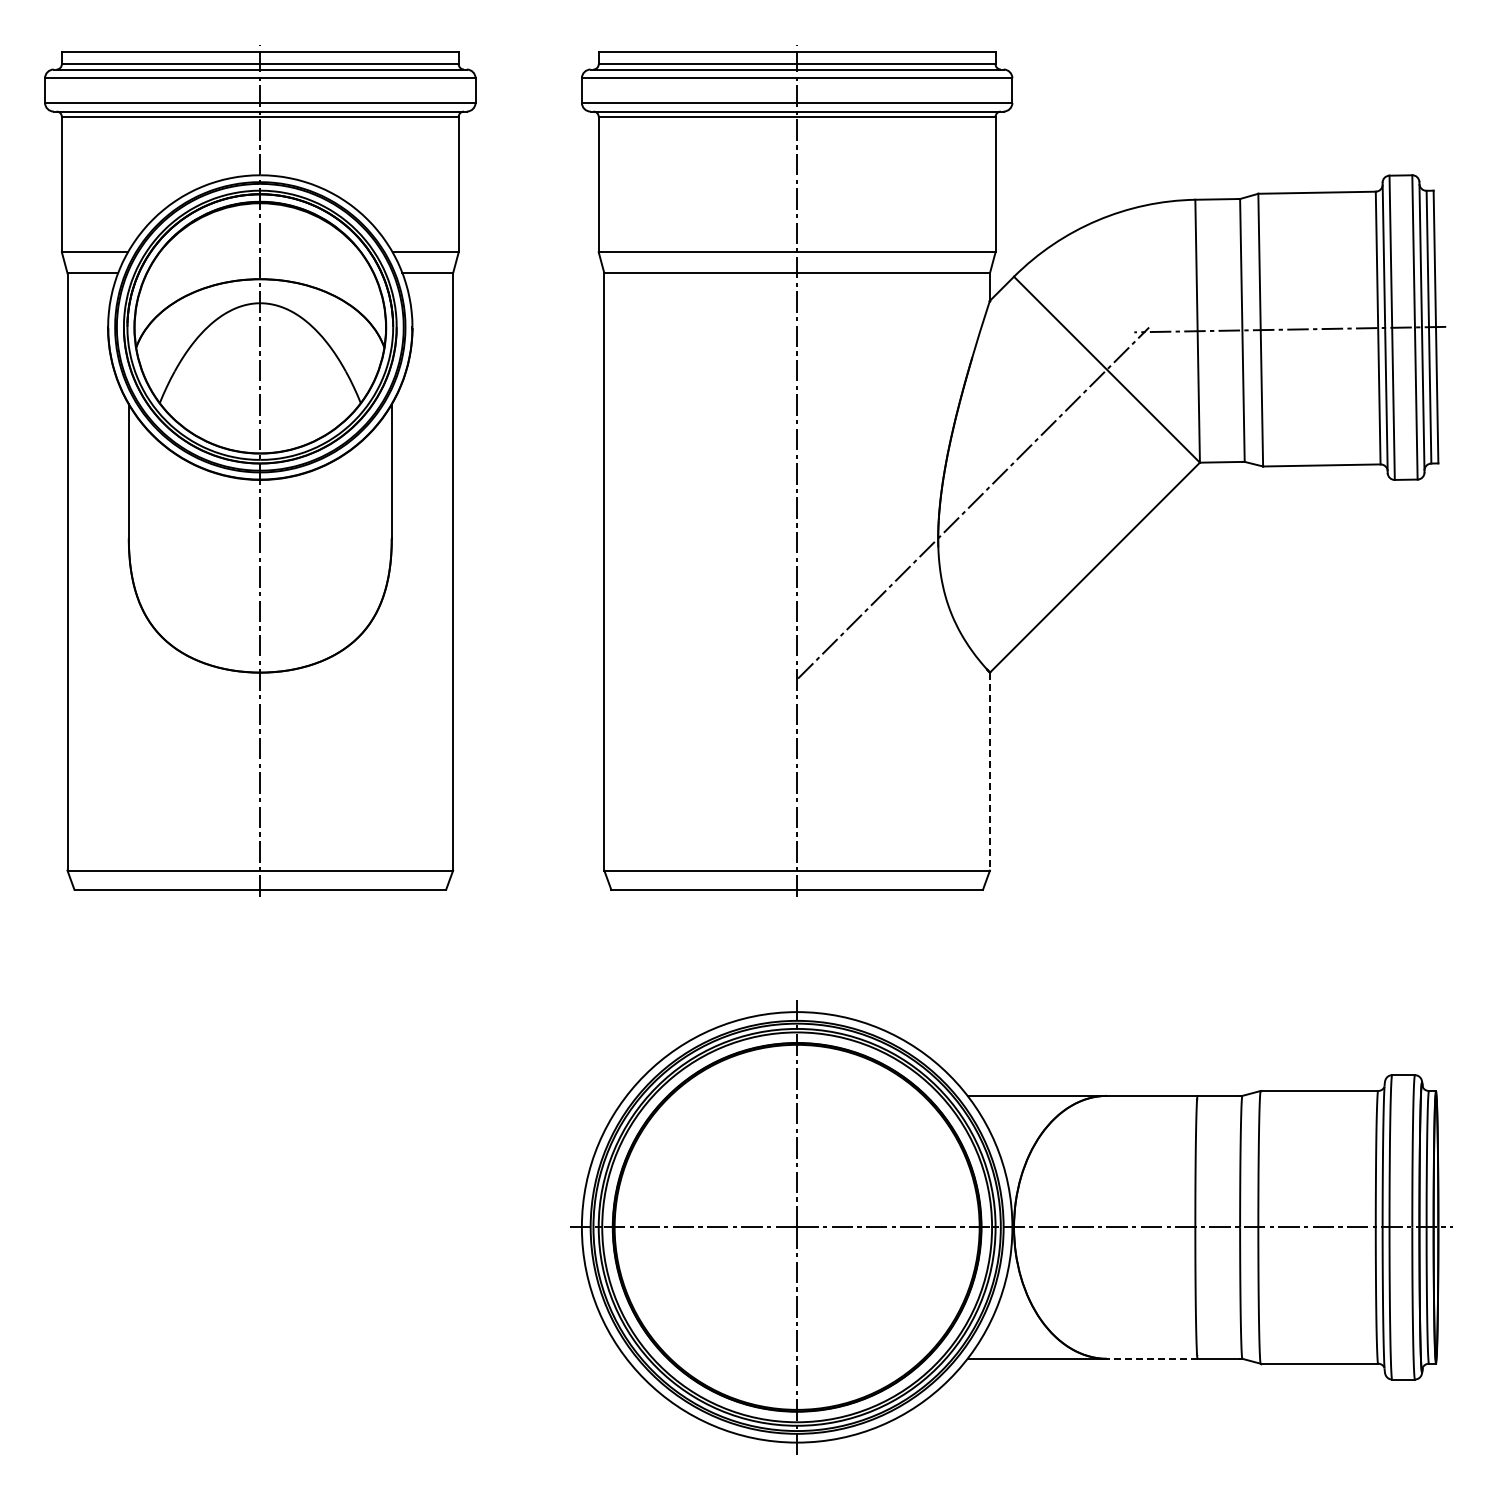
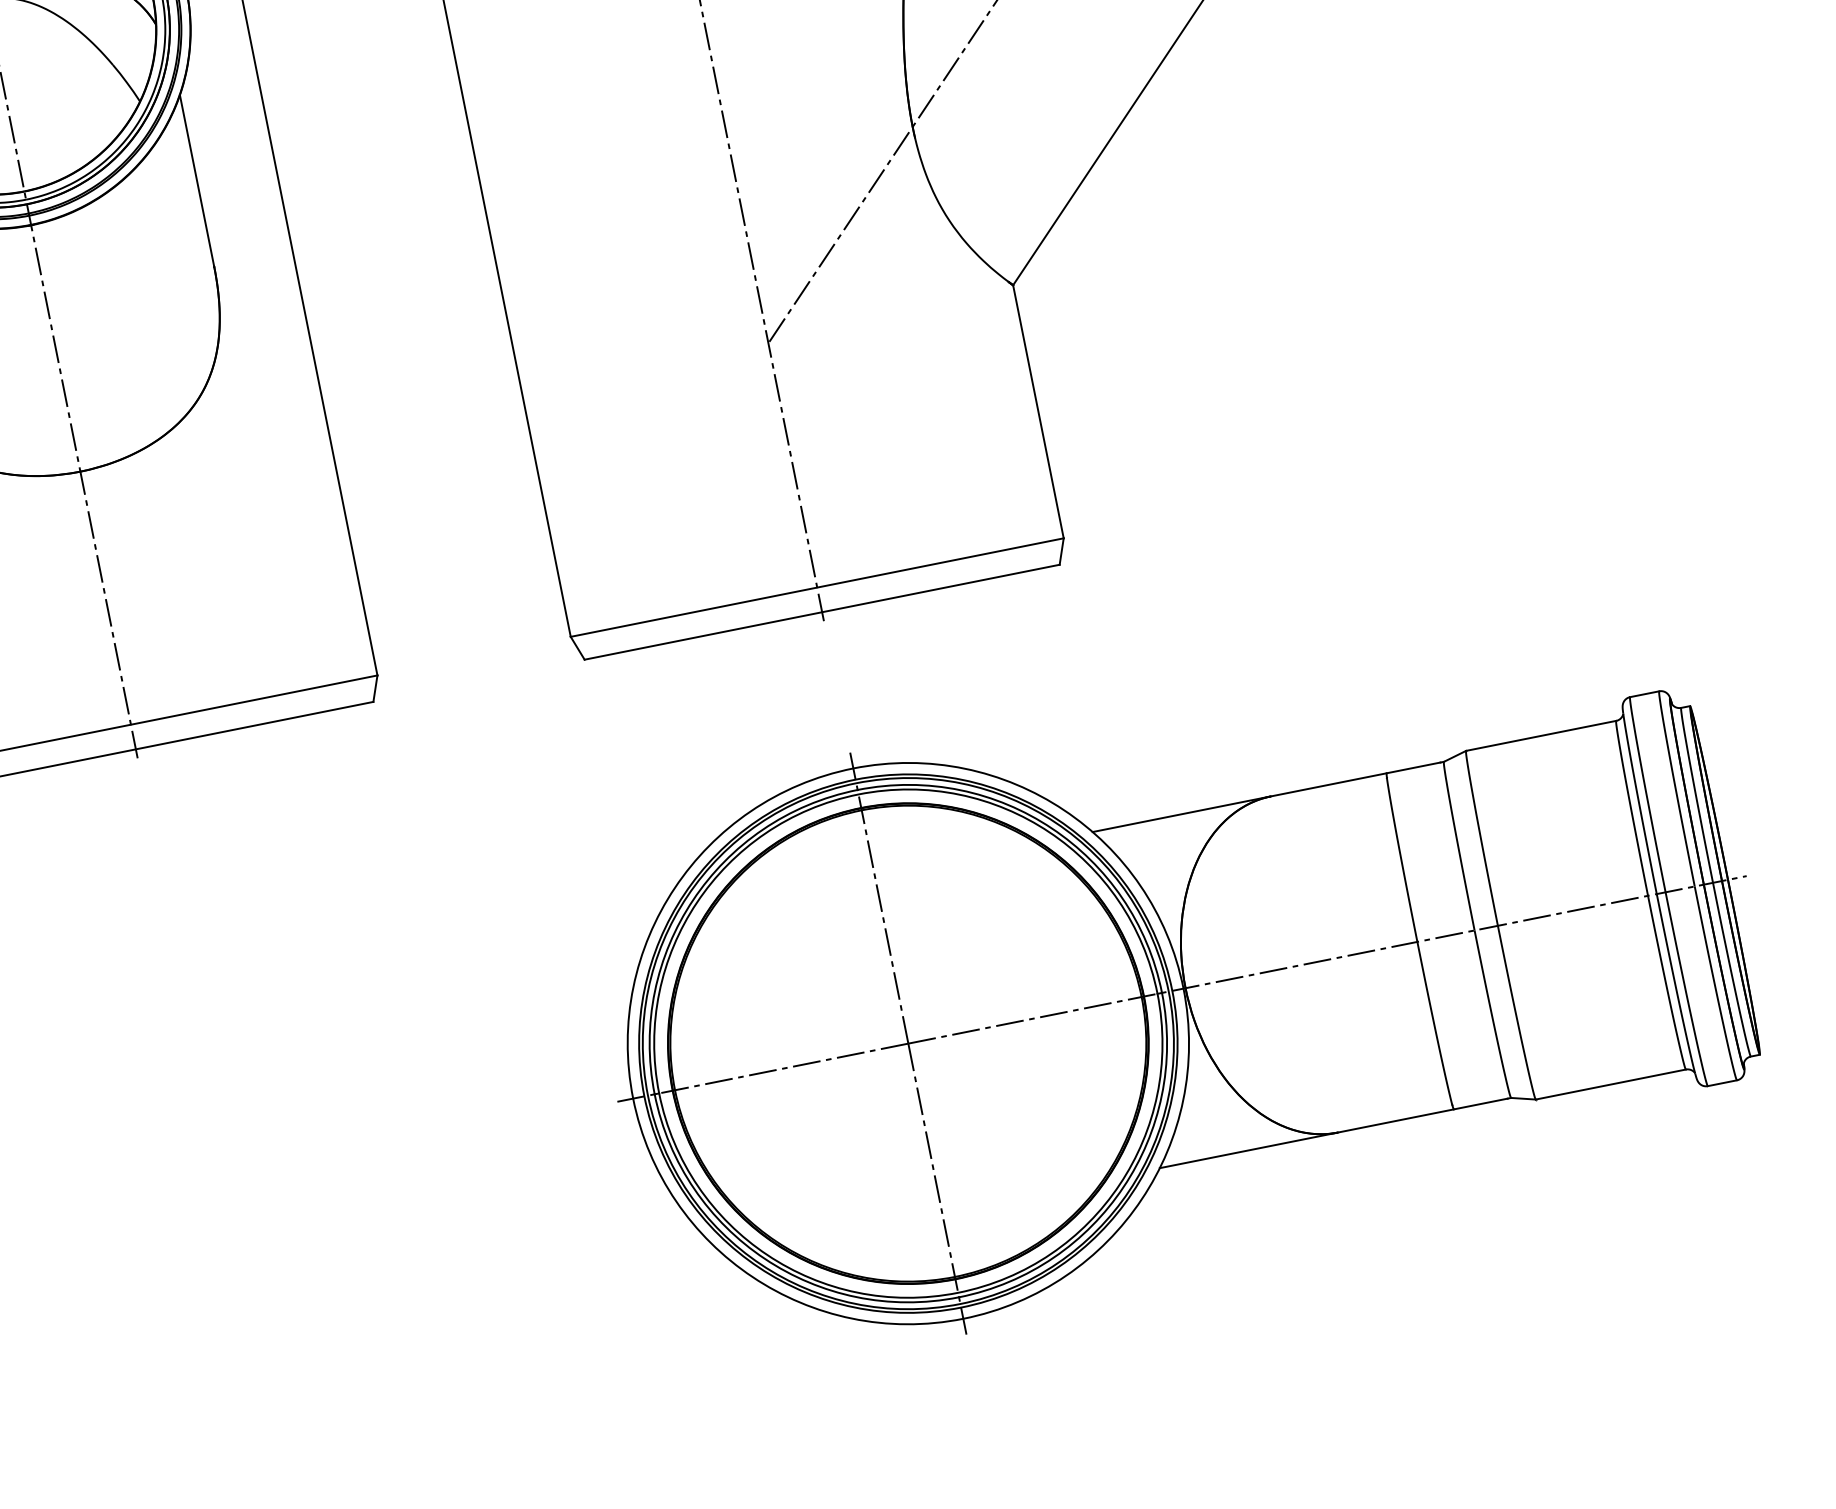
line: (989, 771) -> (1037, 411), dashed -> solid
line: (1151, 1358) -> (1394, 1120), dashed -> solid

